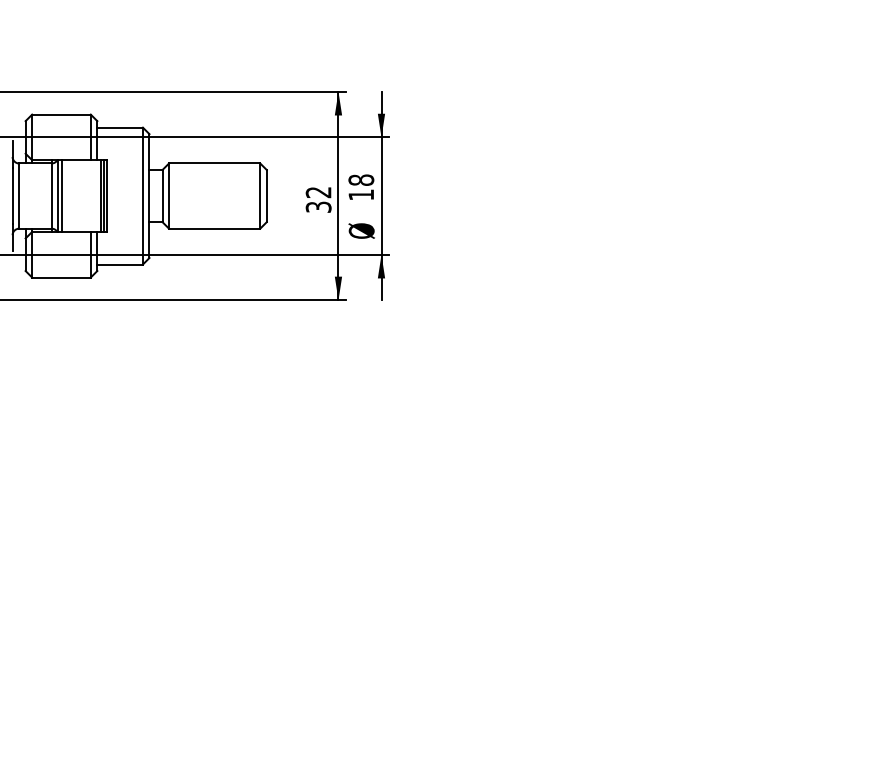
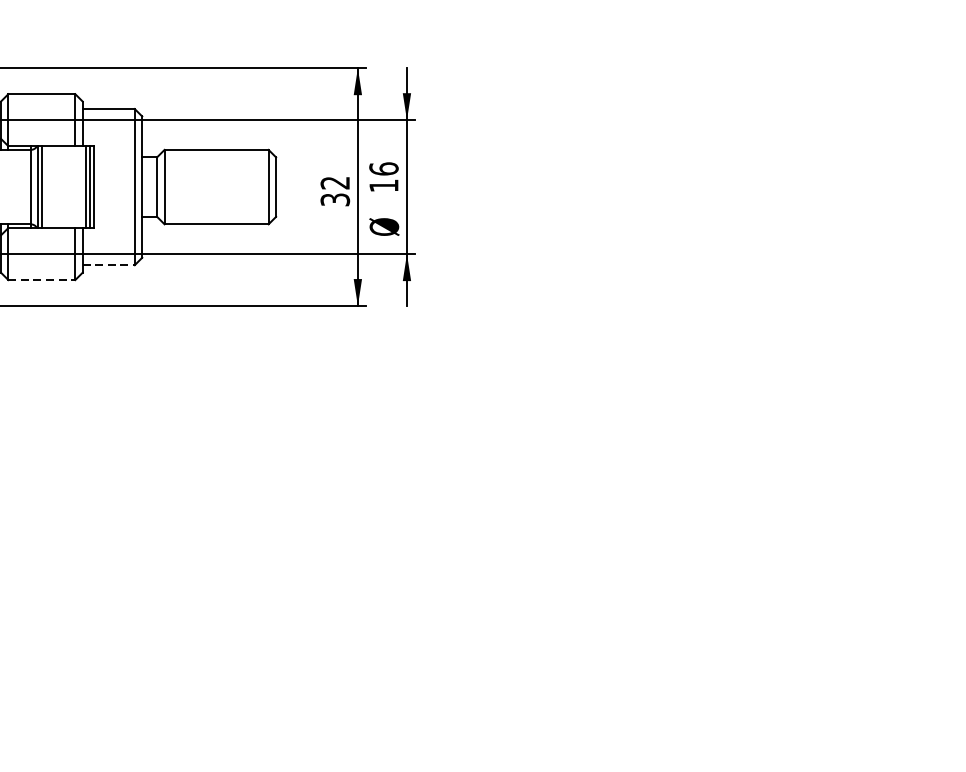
text: (361, 179) -> (384, 168), 18 -> 16
line: (120, 264) -> (109, 265), solid -> dashed
line: (61, 277) -> (41, 280), solid -> dashed

